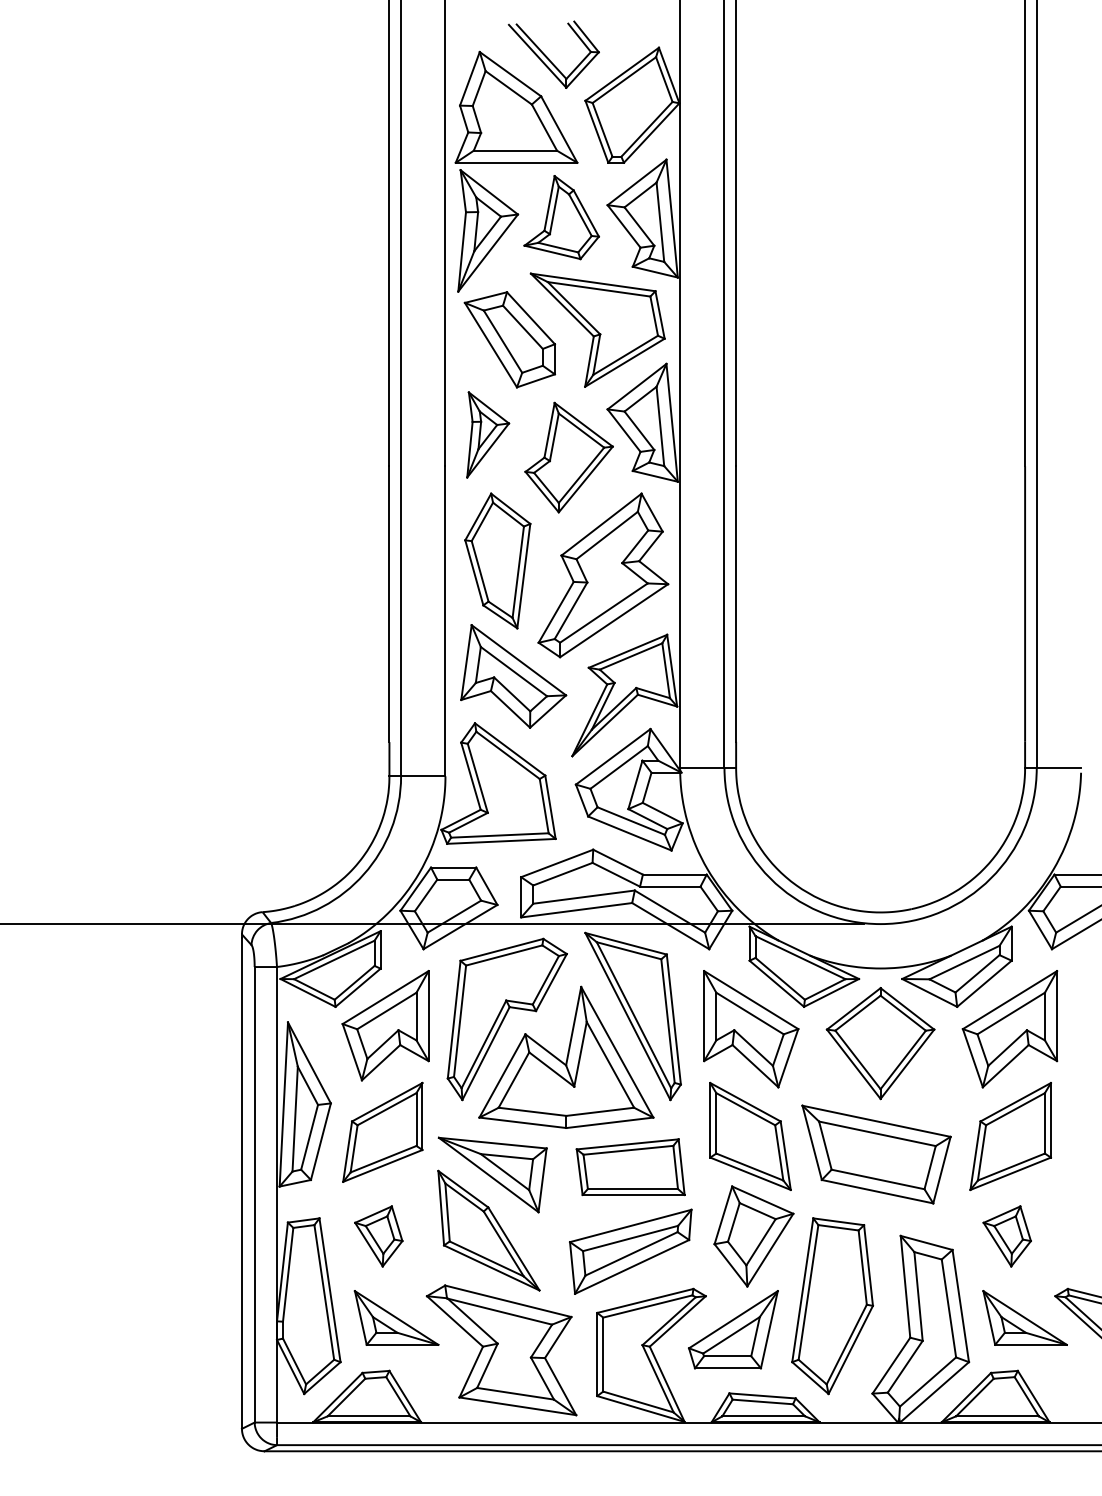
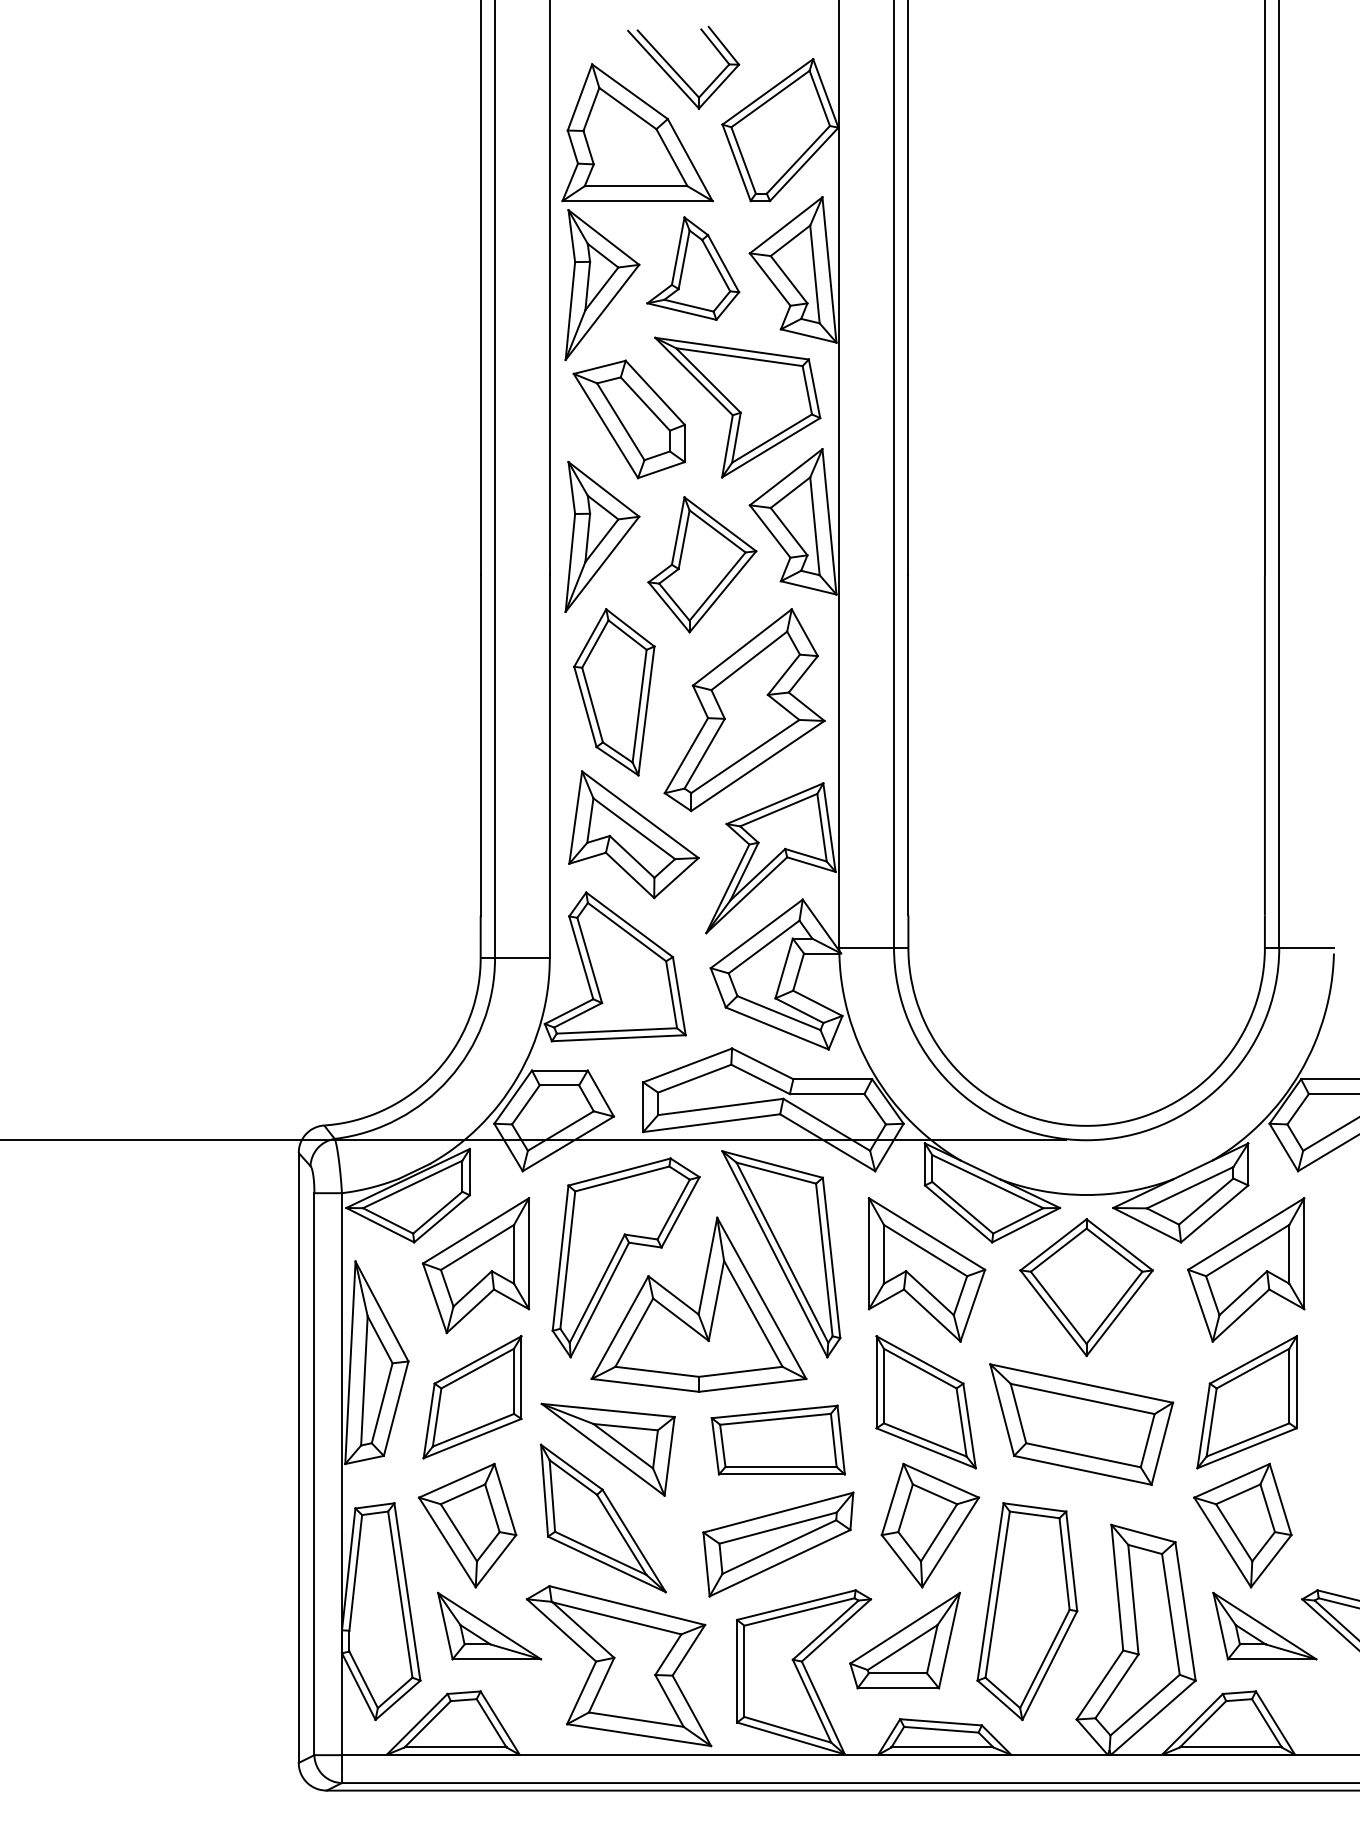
part: (488, 434) -> (602, 536), size x1.43
part: (378, 1236) -> (467, 1525), size x1.67
part: (1006, 1236) -> (1242, 1525), size x1.67

